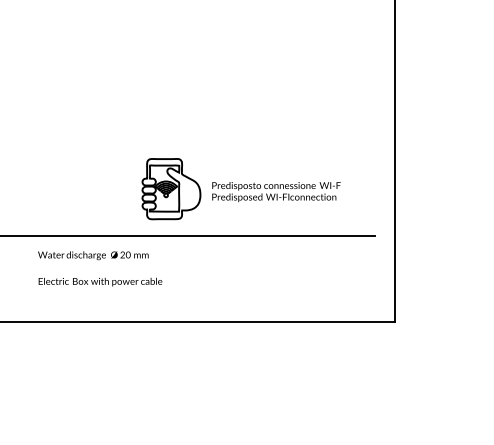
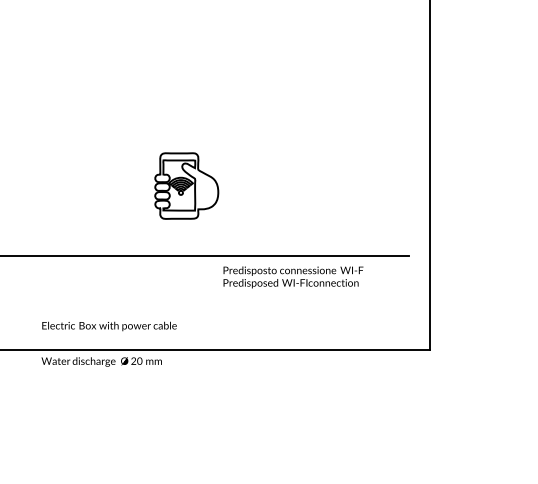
part: (171, 189) -> (186, 186), moved
text: (276, 192) -> (293, 277), moved
text: (93, 255) -> (101, 361), moved
text: (100, 281) -> (109, 325), moved

